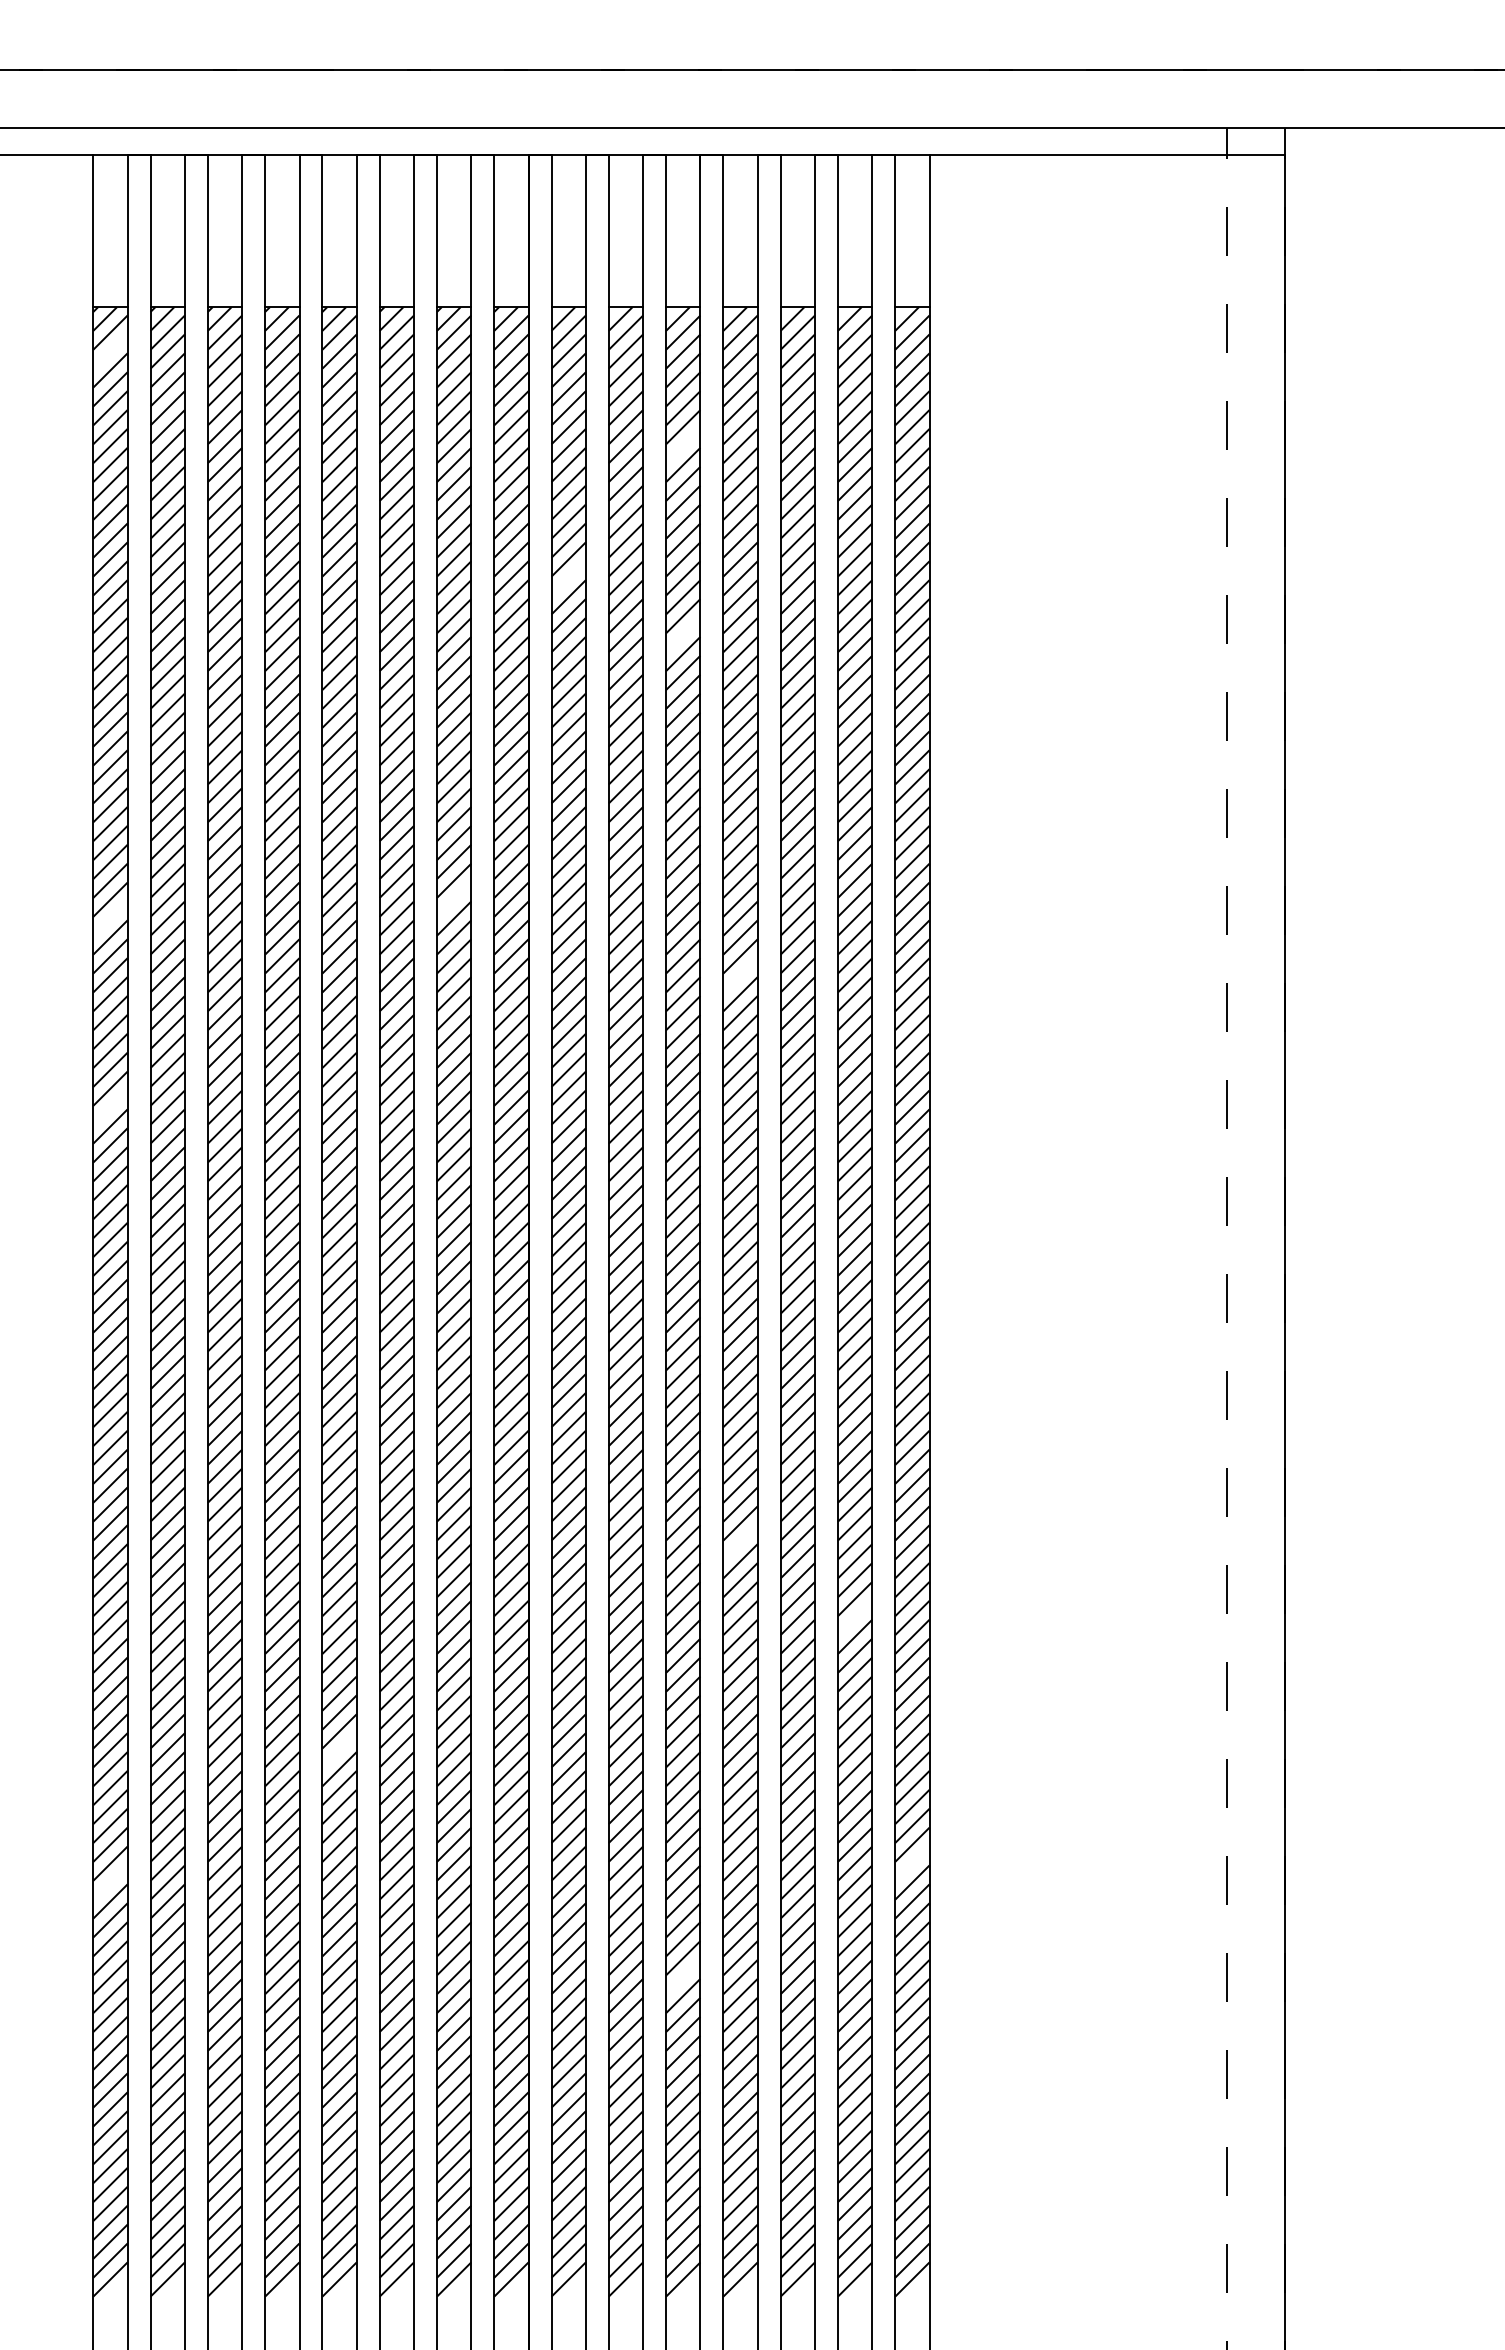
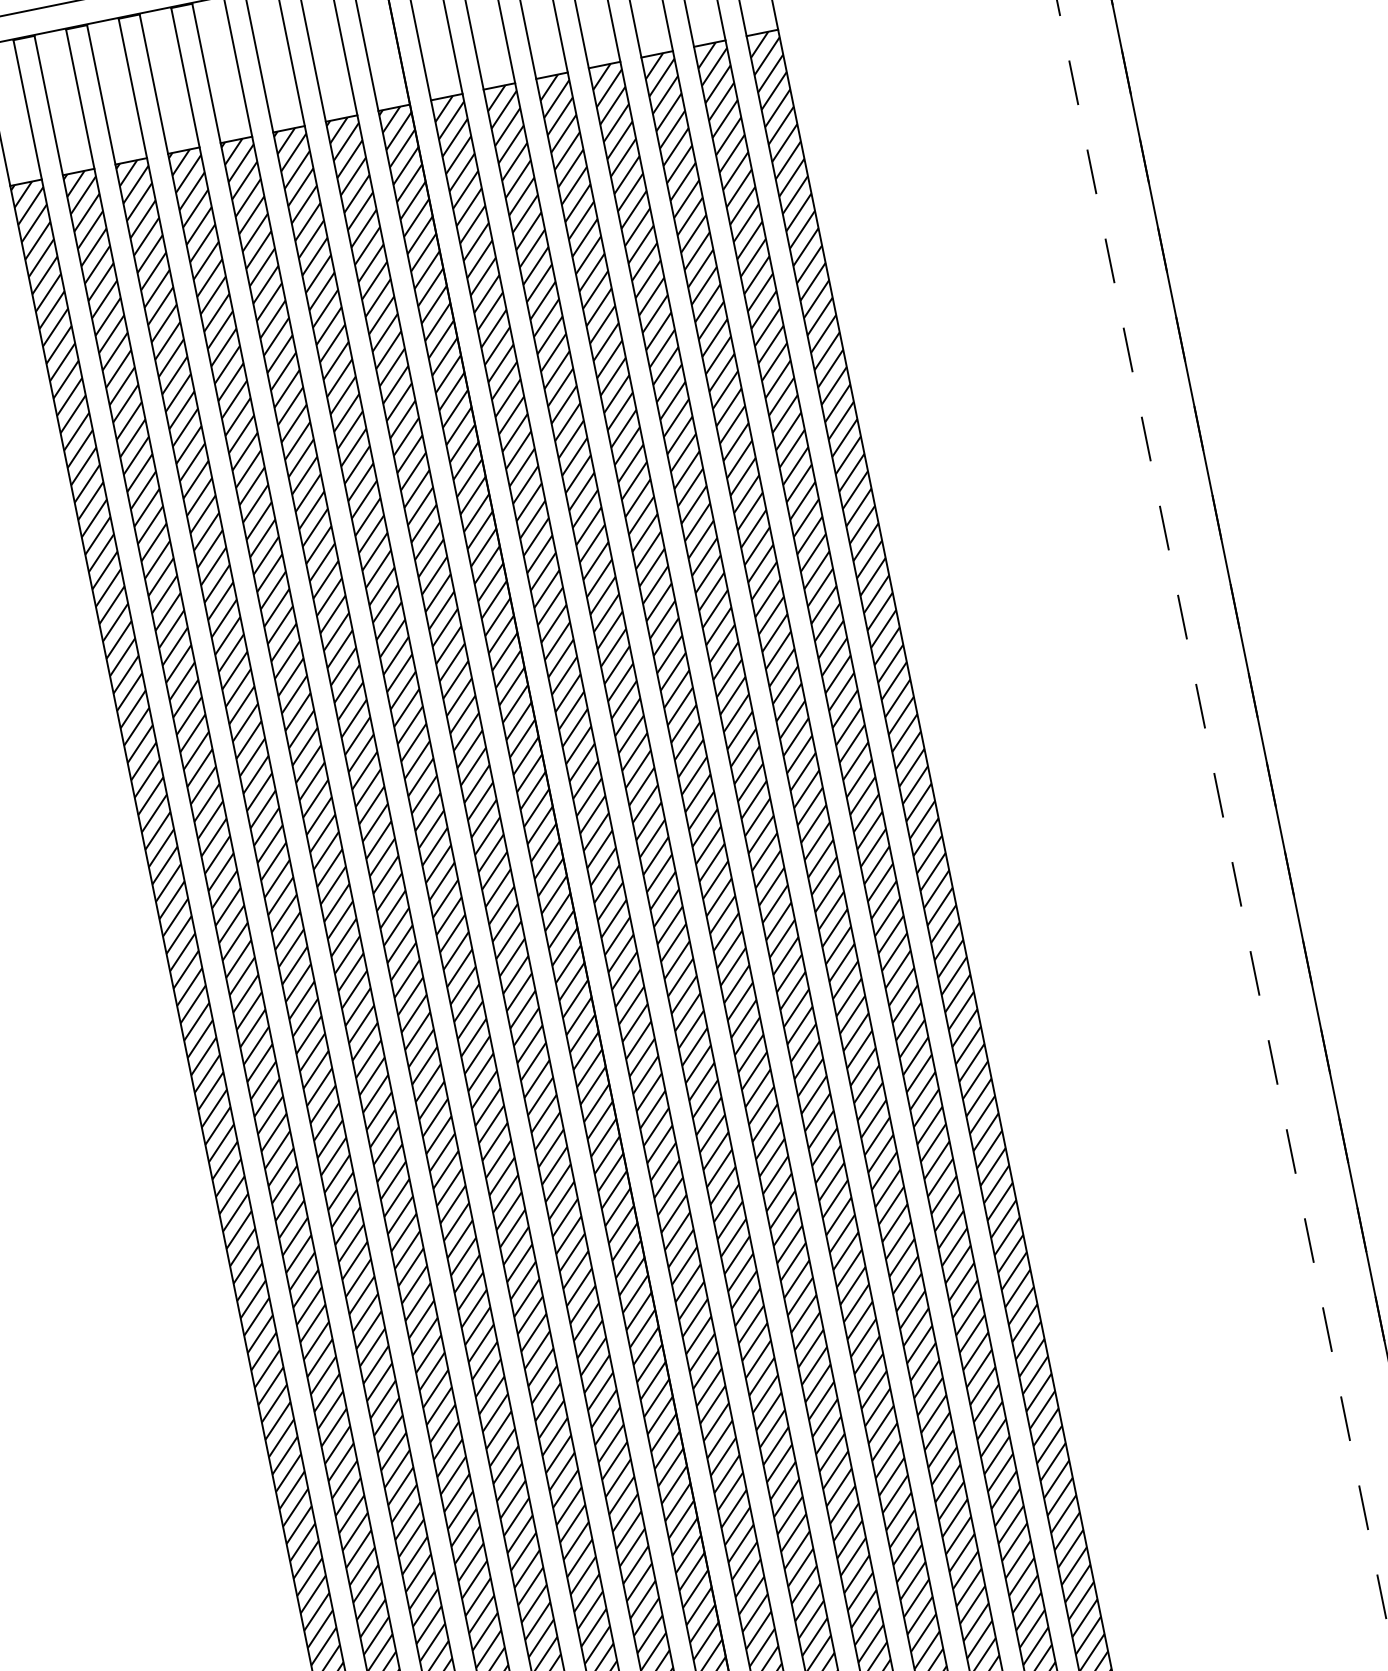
line: (110, 351) -> (34, 223), added
line: (683, 445) -> (578, 202), added
line: (568, 578) -> (497, 346), added
line: (683, 634) -> (613, 376), added
line: (454, 899) -> (452, 662), added
line: (110, 918) -> (140, 744), added
line: (740, 975) -> (729, 678), added
line: (110, 1107) -> (175, 917), added
line: (740, 1542) -> (835, 1199), added
line: (854, 1617) -> (953, 1246), added
line: (339, 1750) -> (505, 1465), added
line: (912, 1863) -> (1053, 1461), added
line: (110, 1882) -> (320, 1629), added
line: (683, 1976) -> (864, 1608), added

